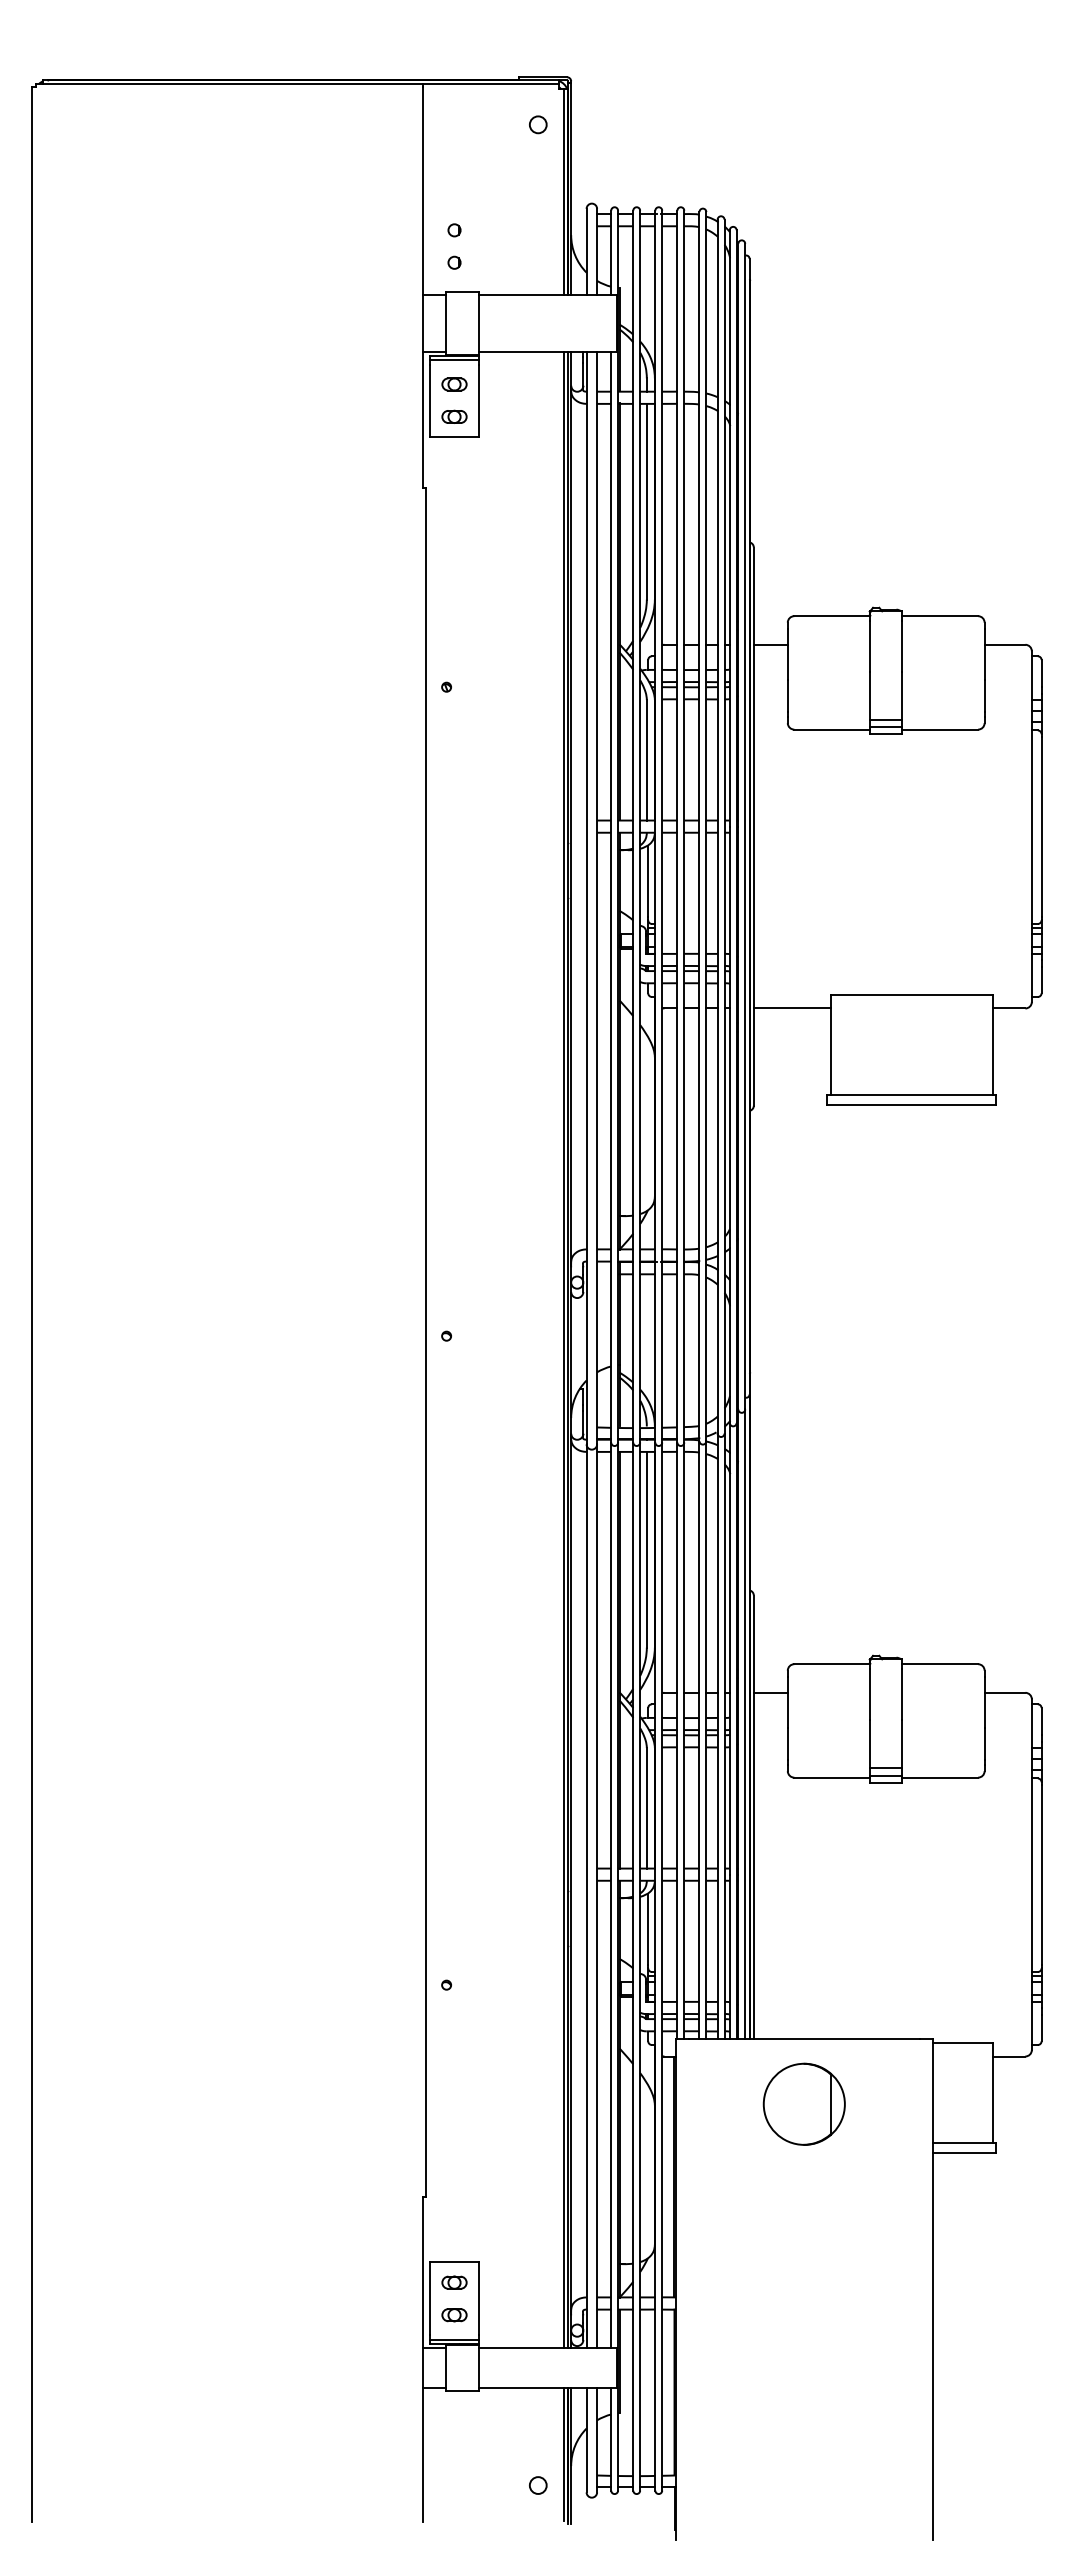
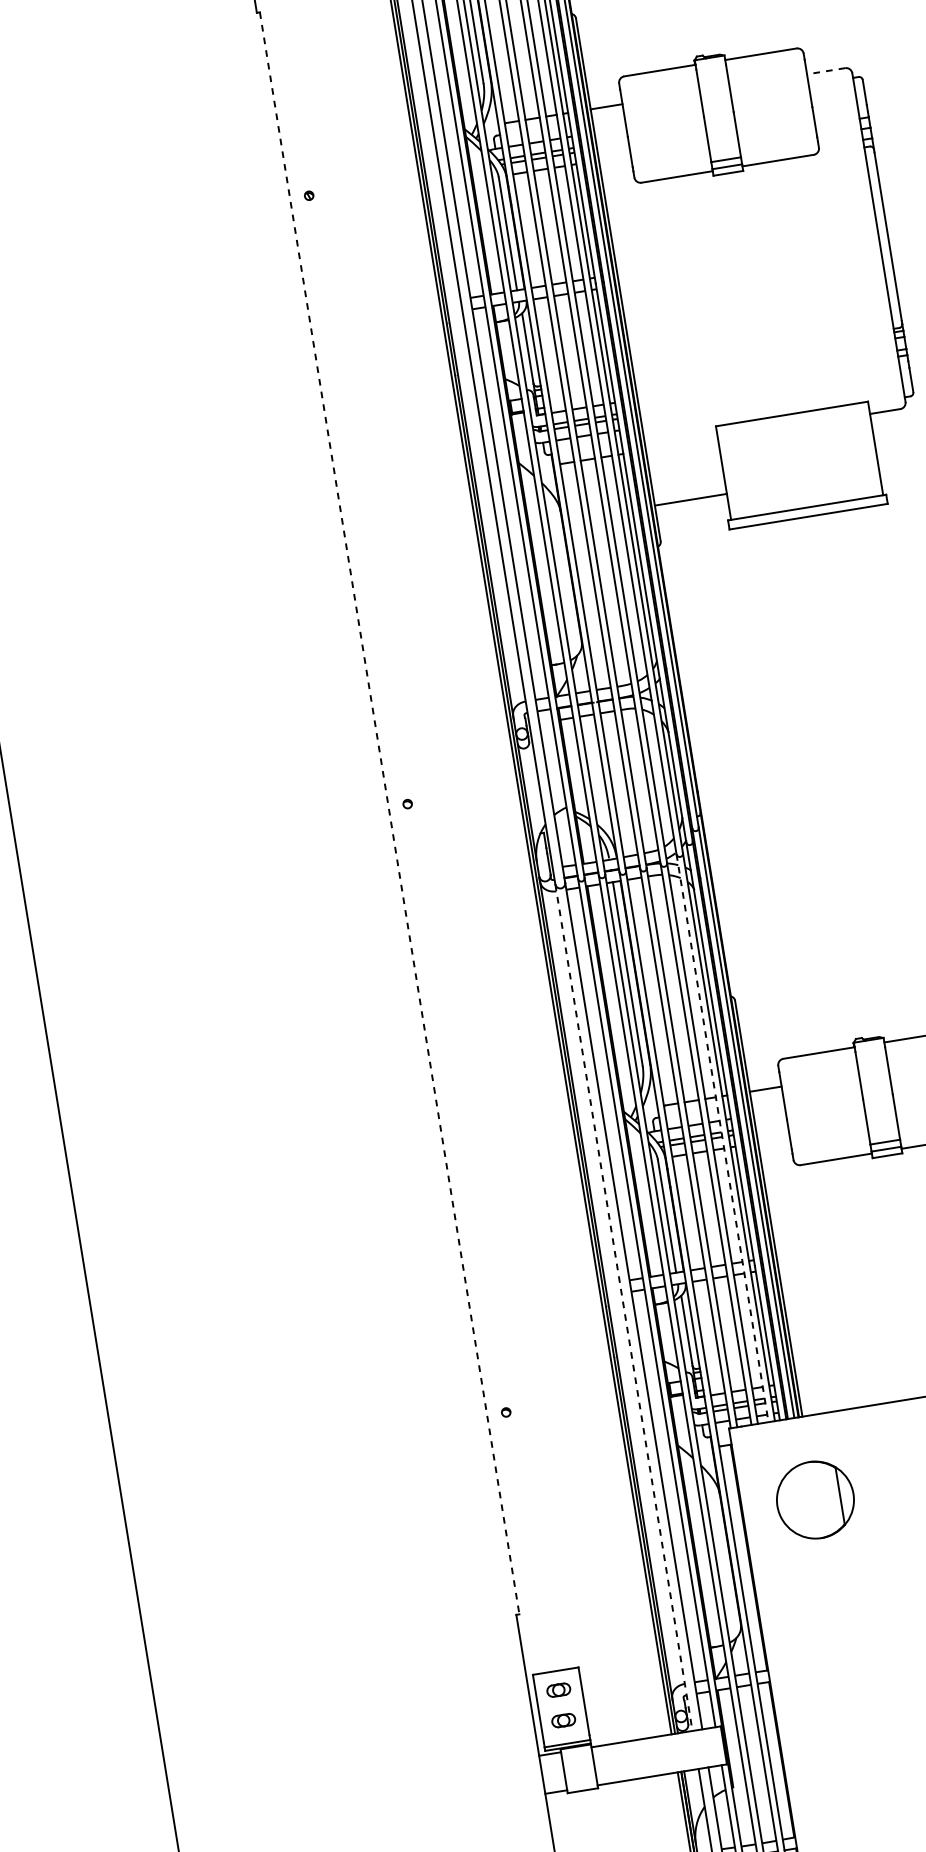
line: (1004, 644) -> (825, 71), solid -> dashed
line: (791, 1008) -> (690, 499), moved
line: (426, 1342) -> (389, 813), solid -> dashed
line: (717, 1736) -> (722, 1138), solid -> dashed
line: (586, 1896) -> (623, 1308), solid -> dashed
part: (803, 2103) -> (814, 1499), moved

